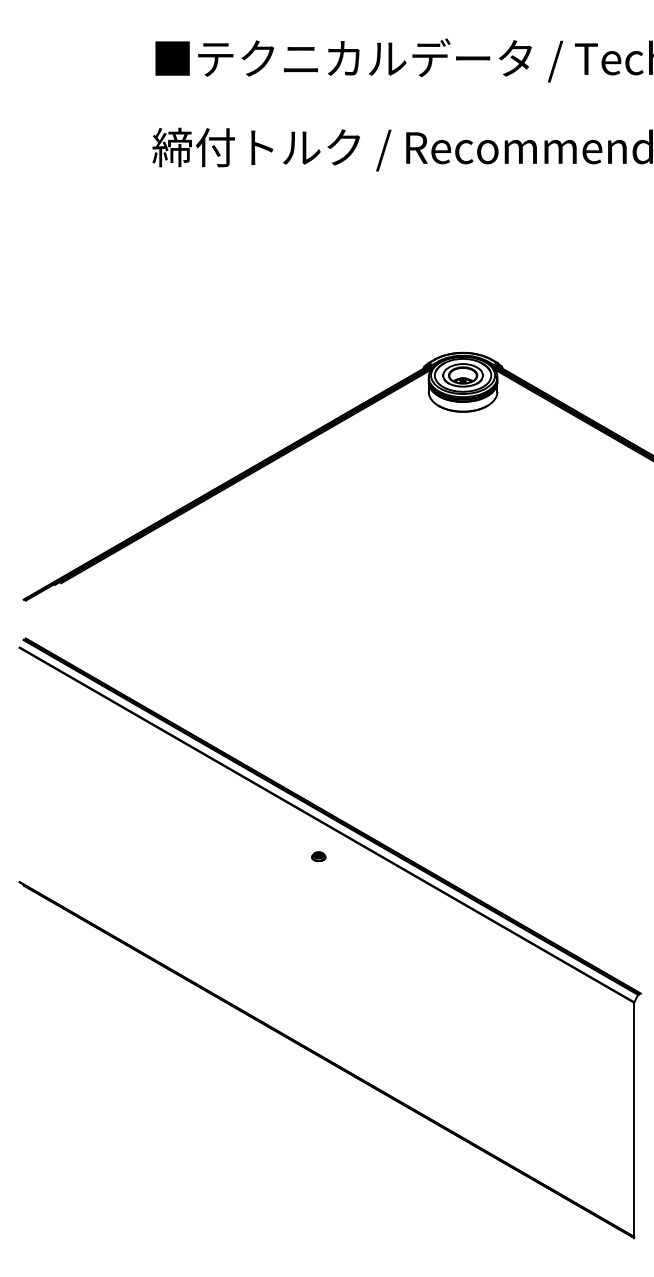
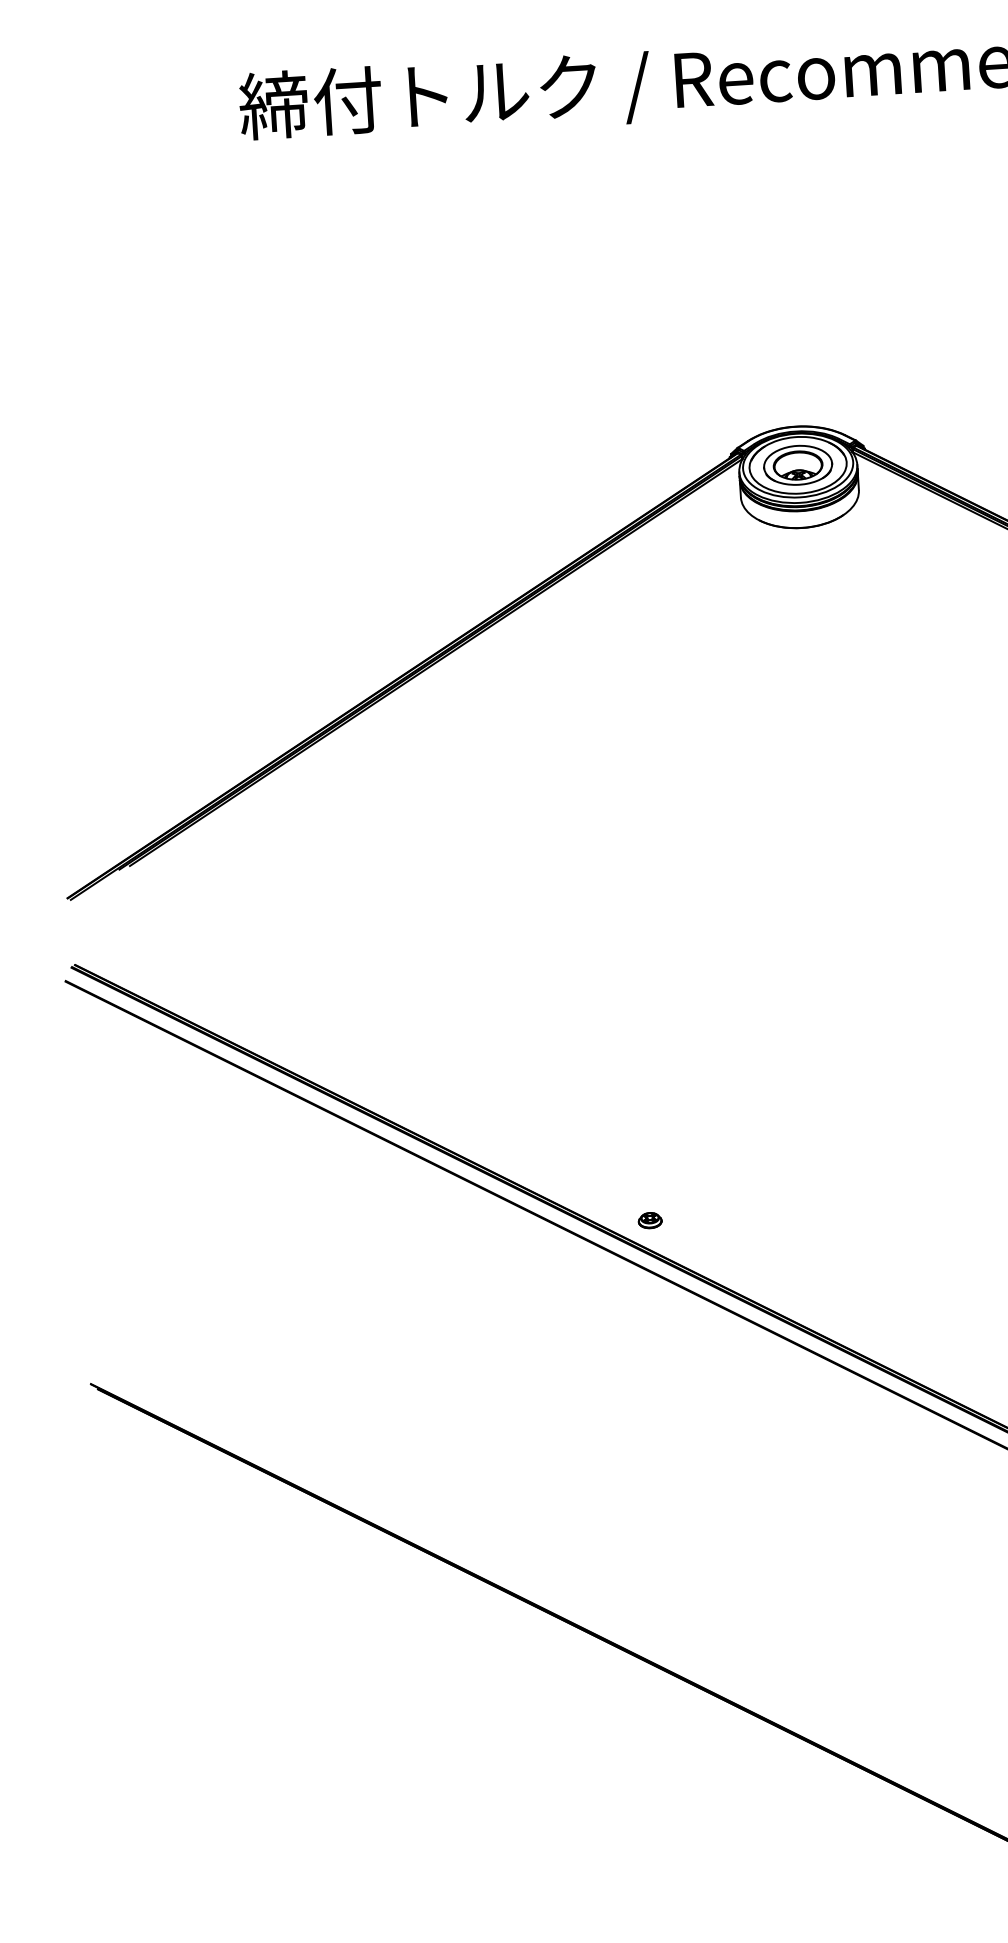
part: (318, 856) -> (649, 1220), moved

